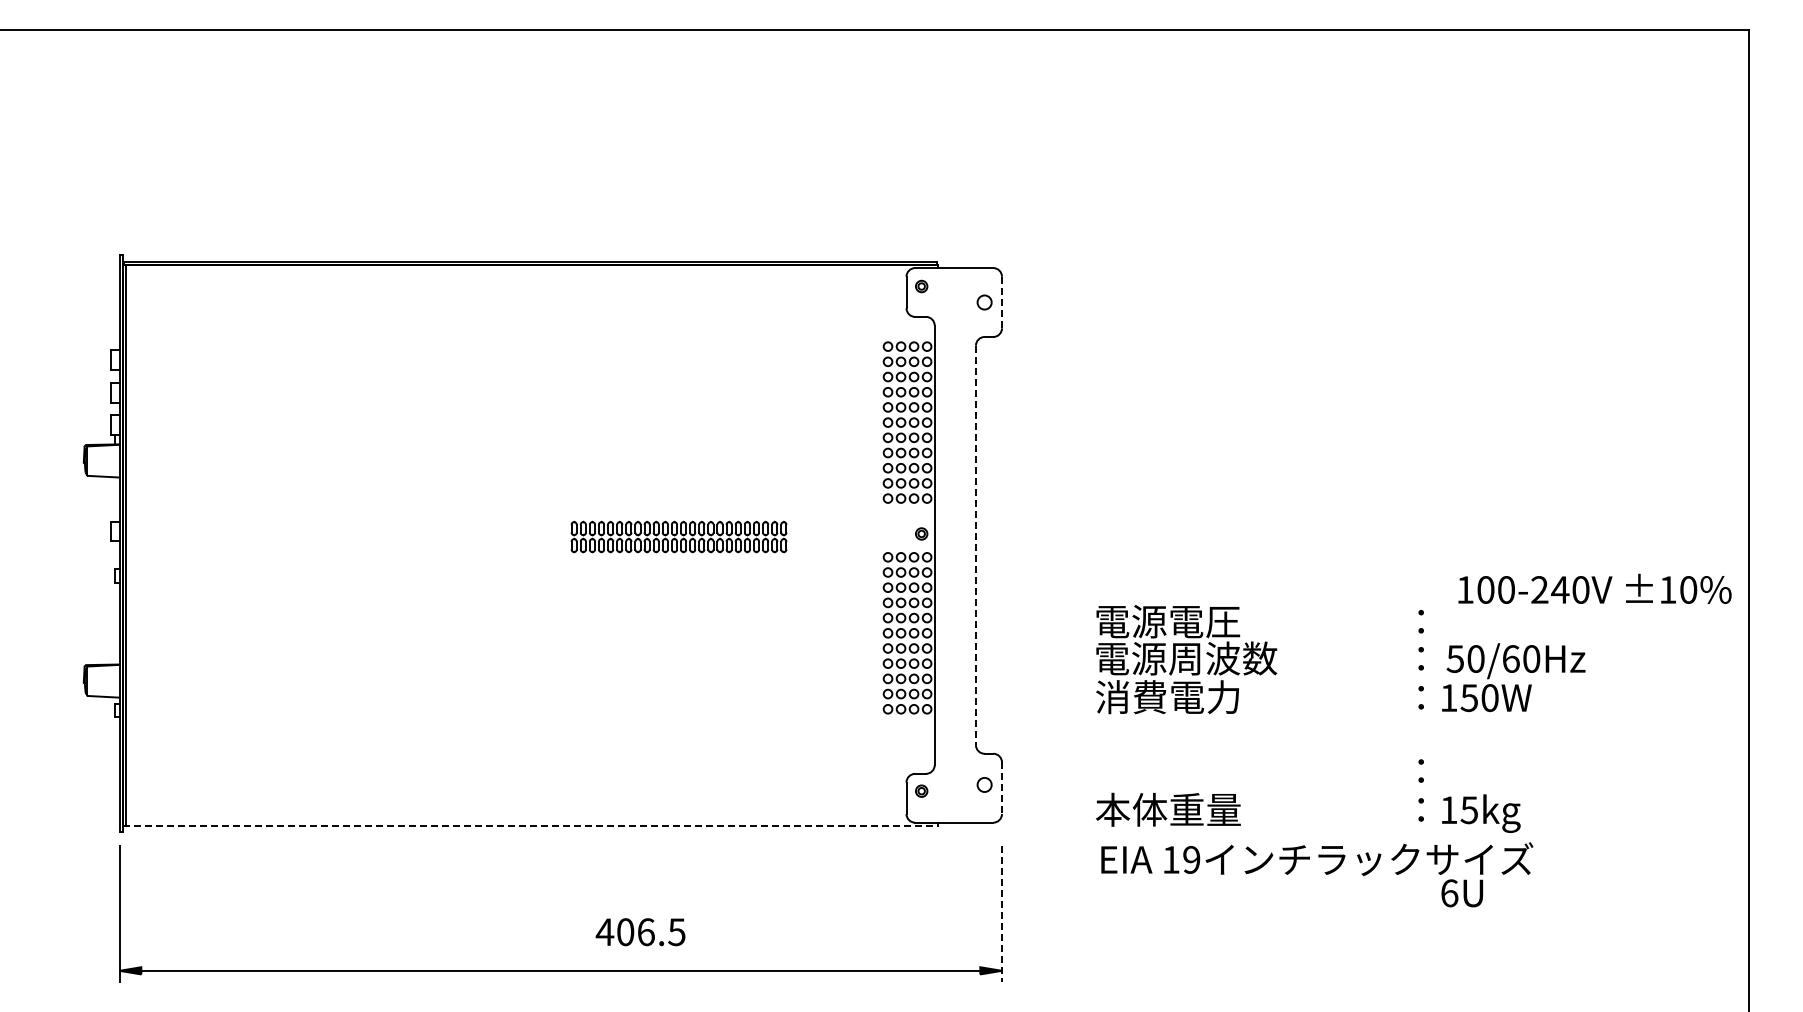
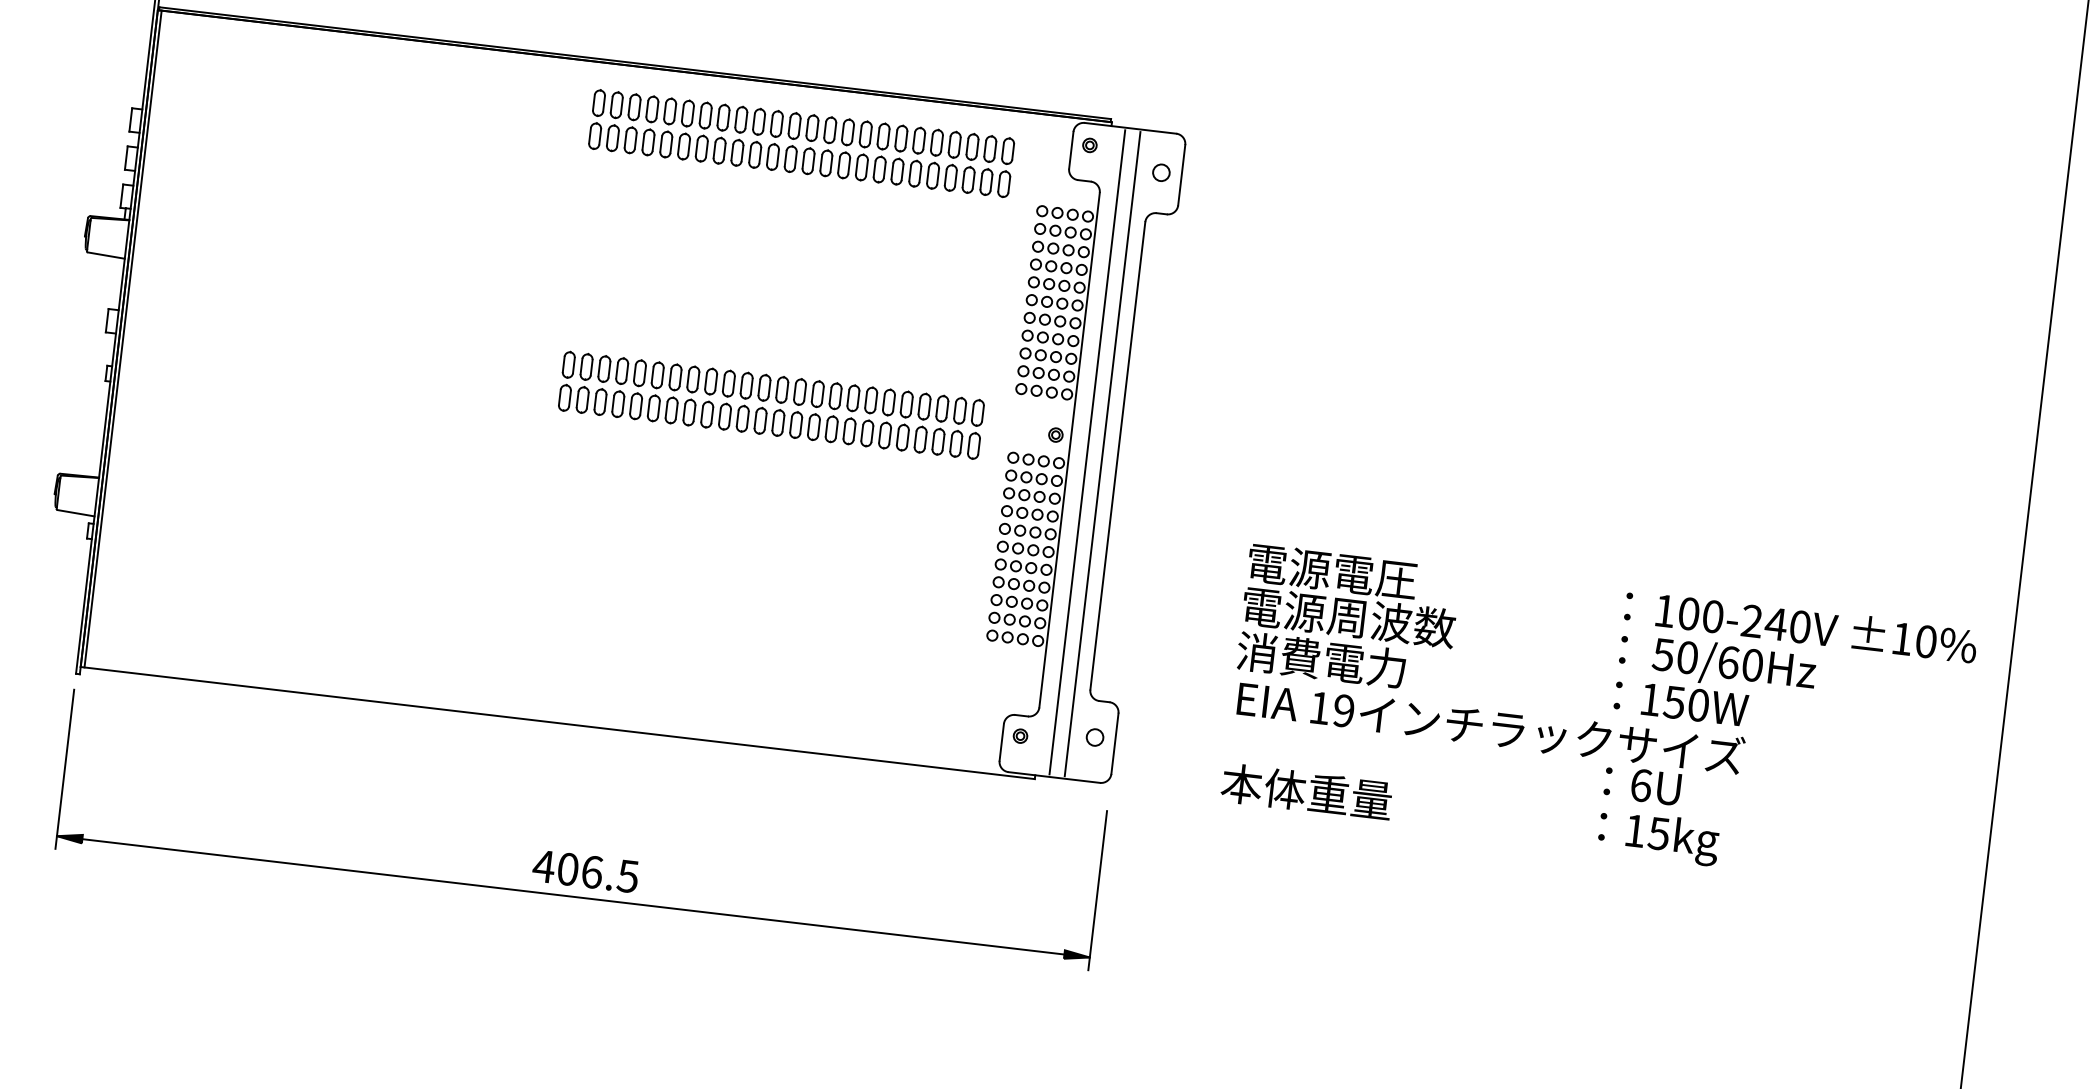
line: (1002, 302) -> (1182, 175), dashed -> solid
part: (678, 313) -> (801, 143), added
part: (678, 536) -> (770, 404), size x1.67
line: (949, 545) -> (1086, 452), added
line: (962, 545) -> (1102, 454), added
line: (975, 545) -> (1117, 455), dashed -> solid
text: (1594, 588) -> (1816, 627), moved
line: (1002, 788) -> (1115, 744), dashed -> solid
line: (530, 825) -> (557, 722), dashed -> solid
text: (1317, 874) -> (1489, 745), moved
line: (1002, 913) -> (1098, 890), dashed -> solid
text: (640, 932) -> (585, 871), moved

